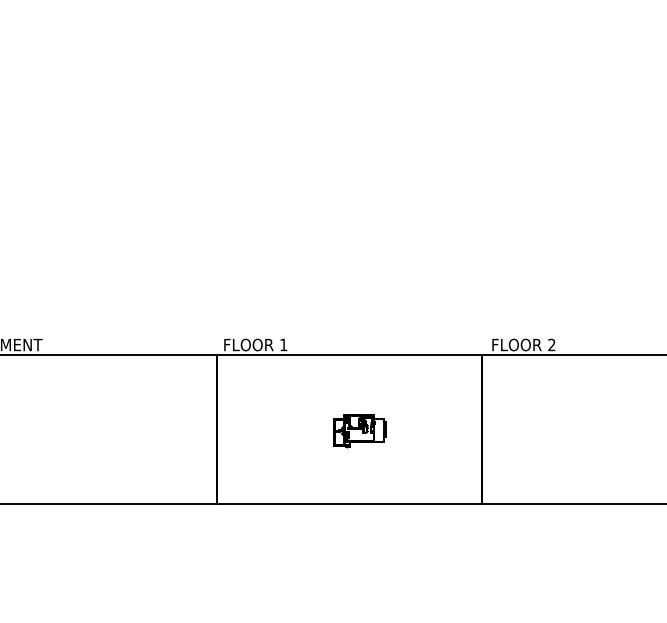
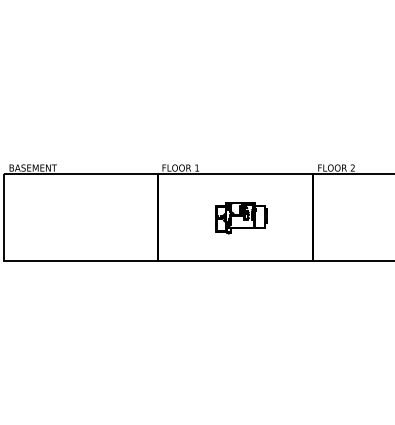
part: (360, 431) -> (241, 218), size x1.67

